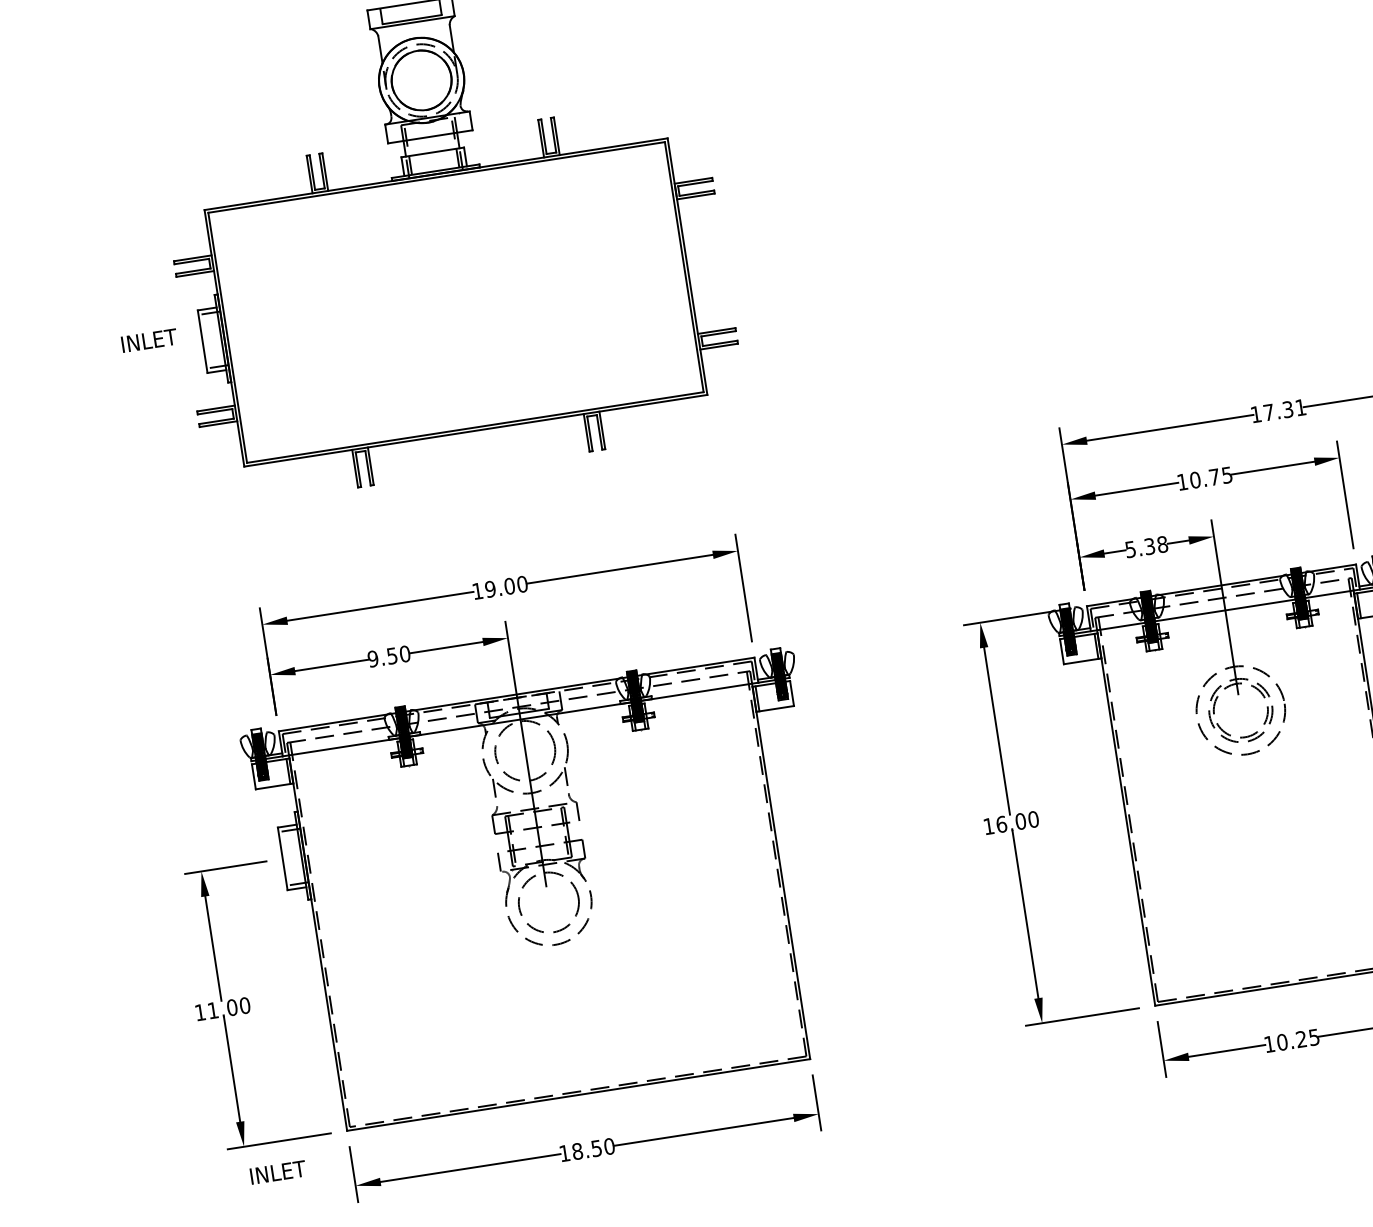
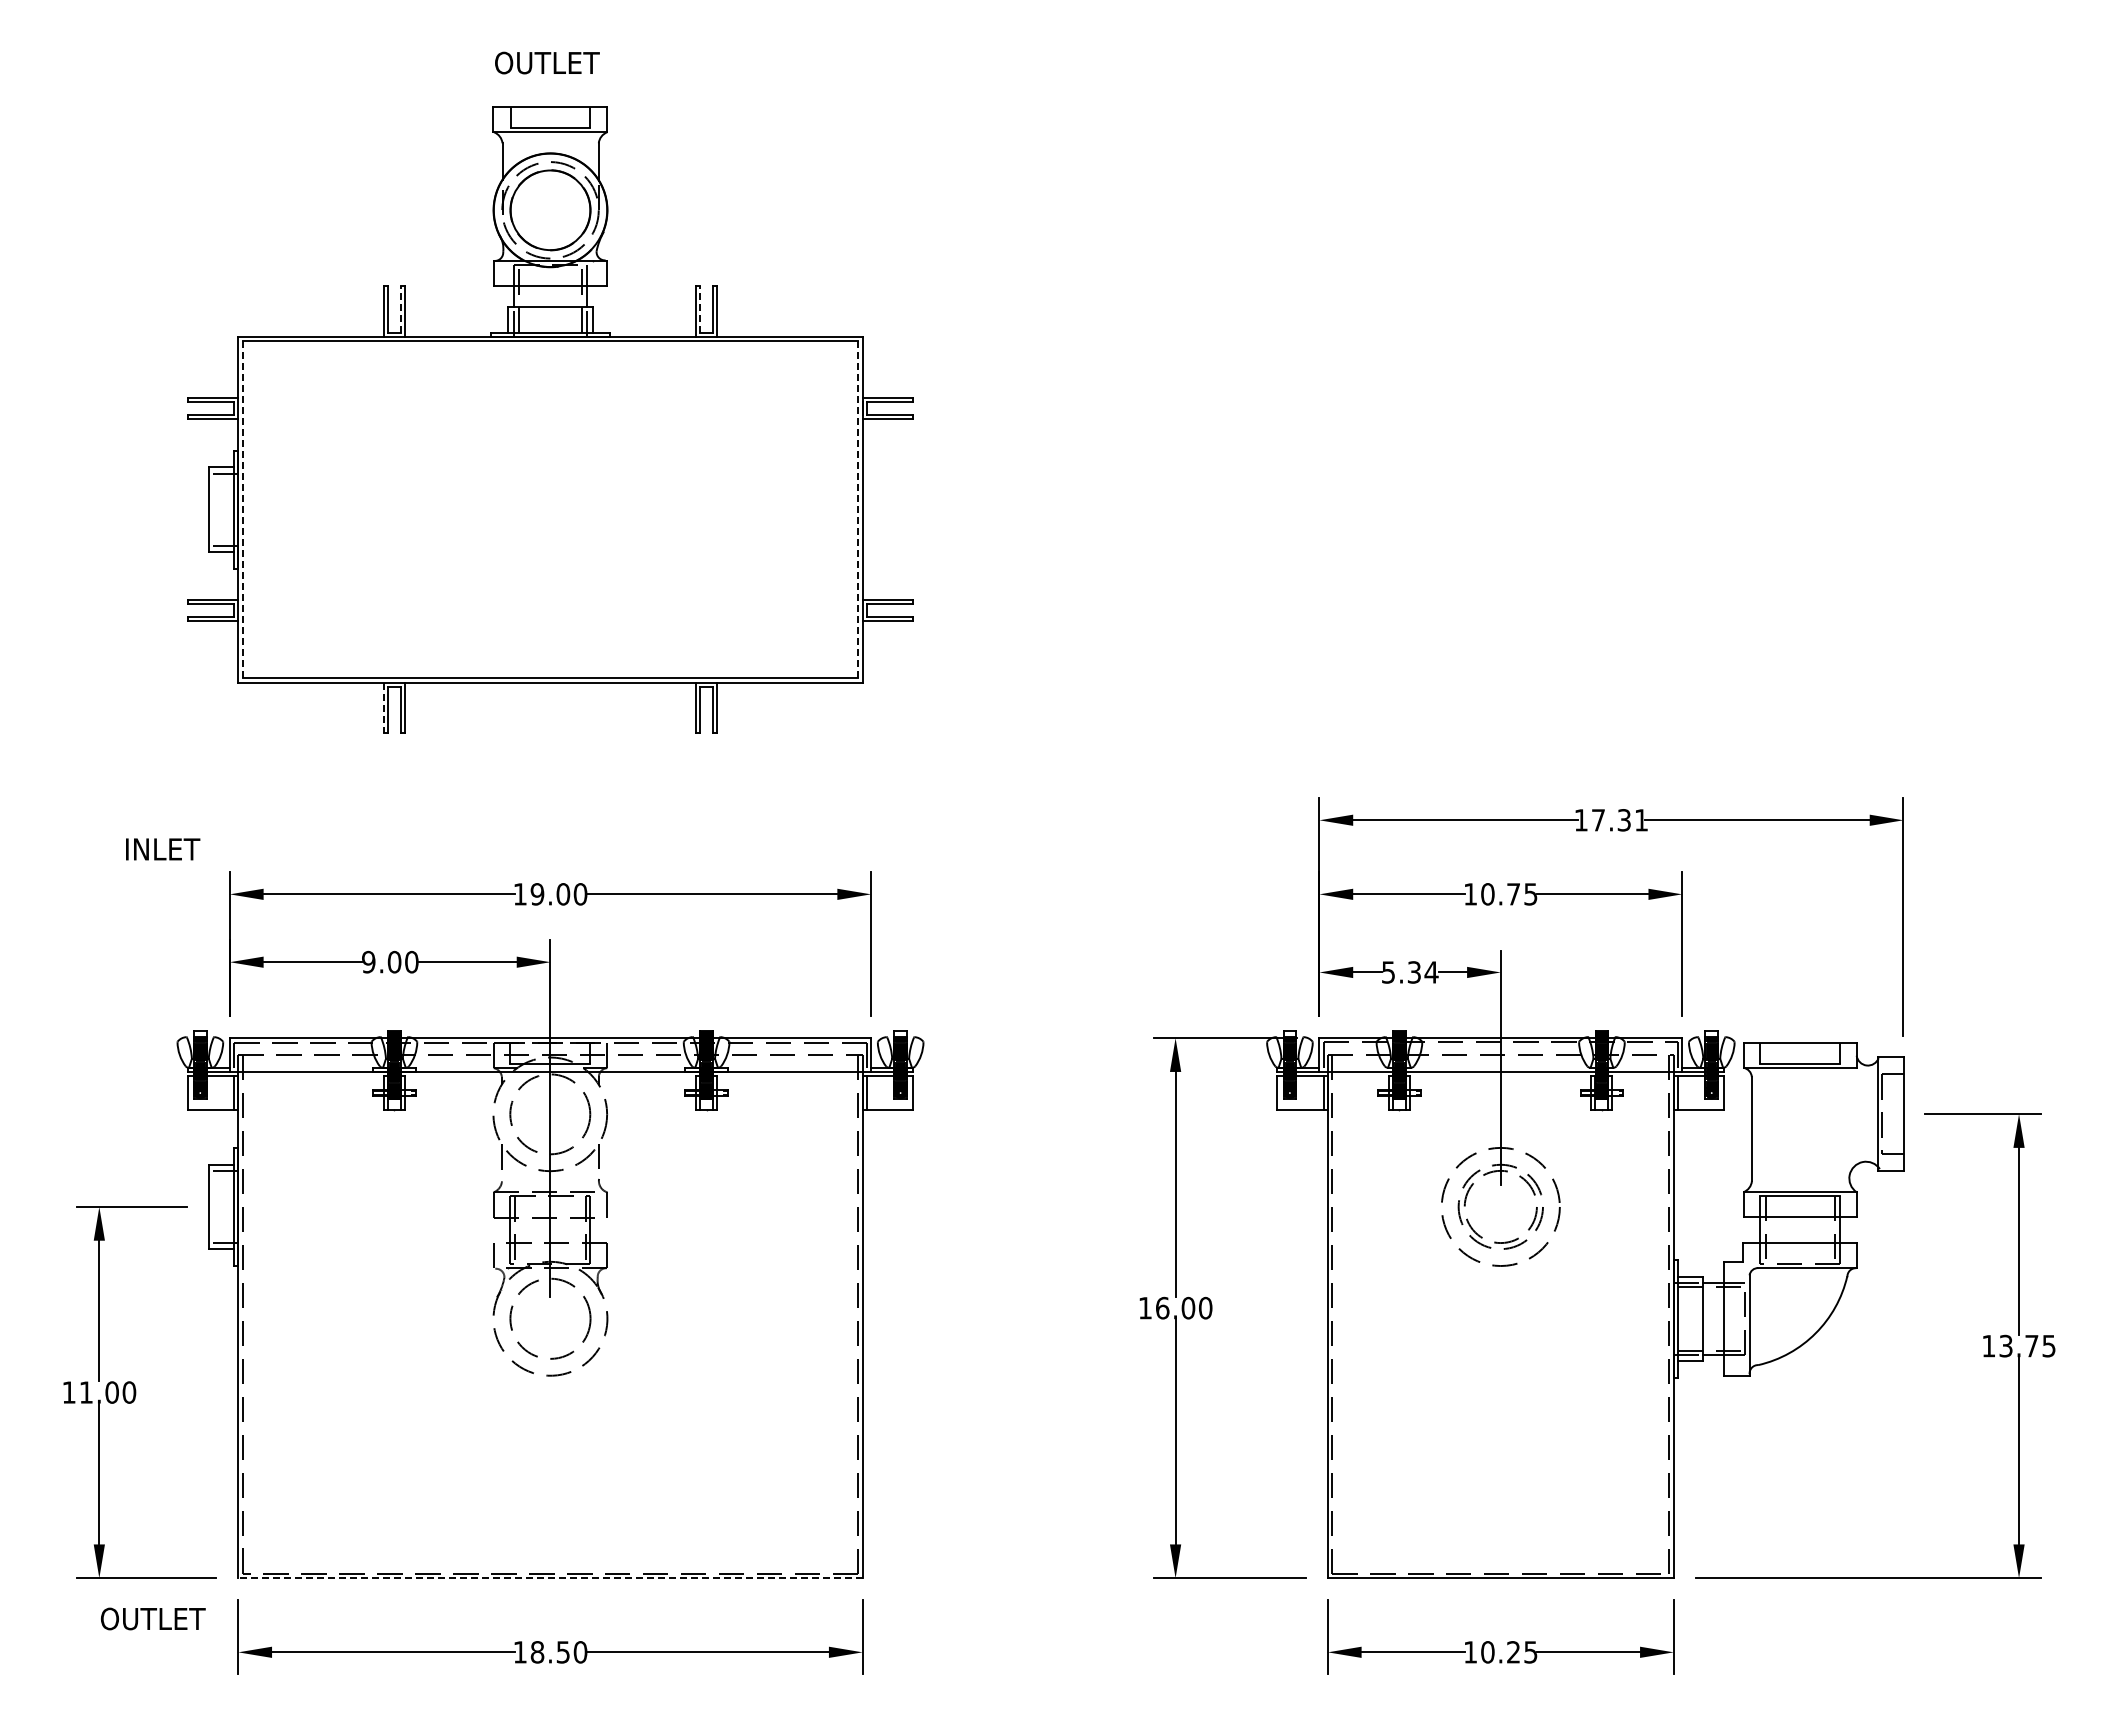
line: (544, 136) -> (700, 308), solid -> dashed
line: (321, 170) -> (400, 308), solid -> dashed
line: (684, 267) -> (858, 509), solid -> dashed
line: (227, 337) -> (242, 509), solid -> dashed
text: (149, 340) -> (163, 849), moved
line: (354, 469) -> (383, 708), solid -> dashed
text: (1162, 544) -> (1431, 972), 5.38 -> 5.34
text: (392, 655) -> (394, 961), 9.50 -> 9.00
line: (577, 1095) -> (549, 1578), solid -> dashed
text: (288, 1170) -> (152, 1618), INLET -> OUTLET

